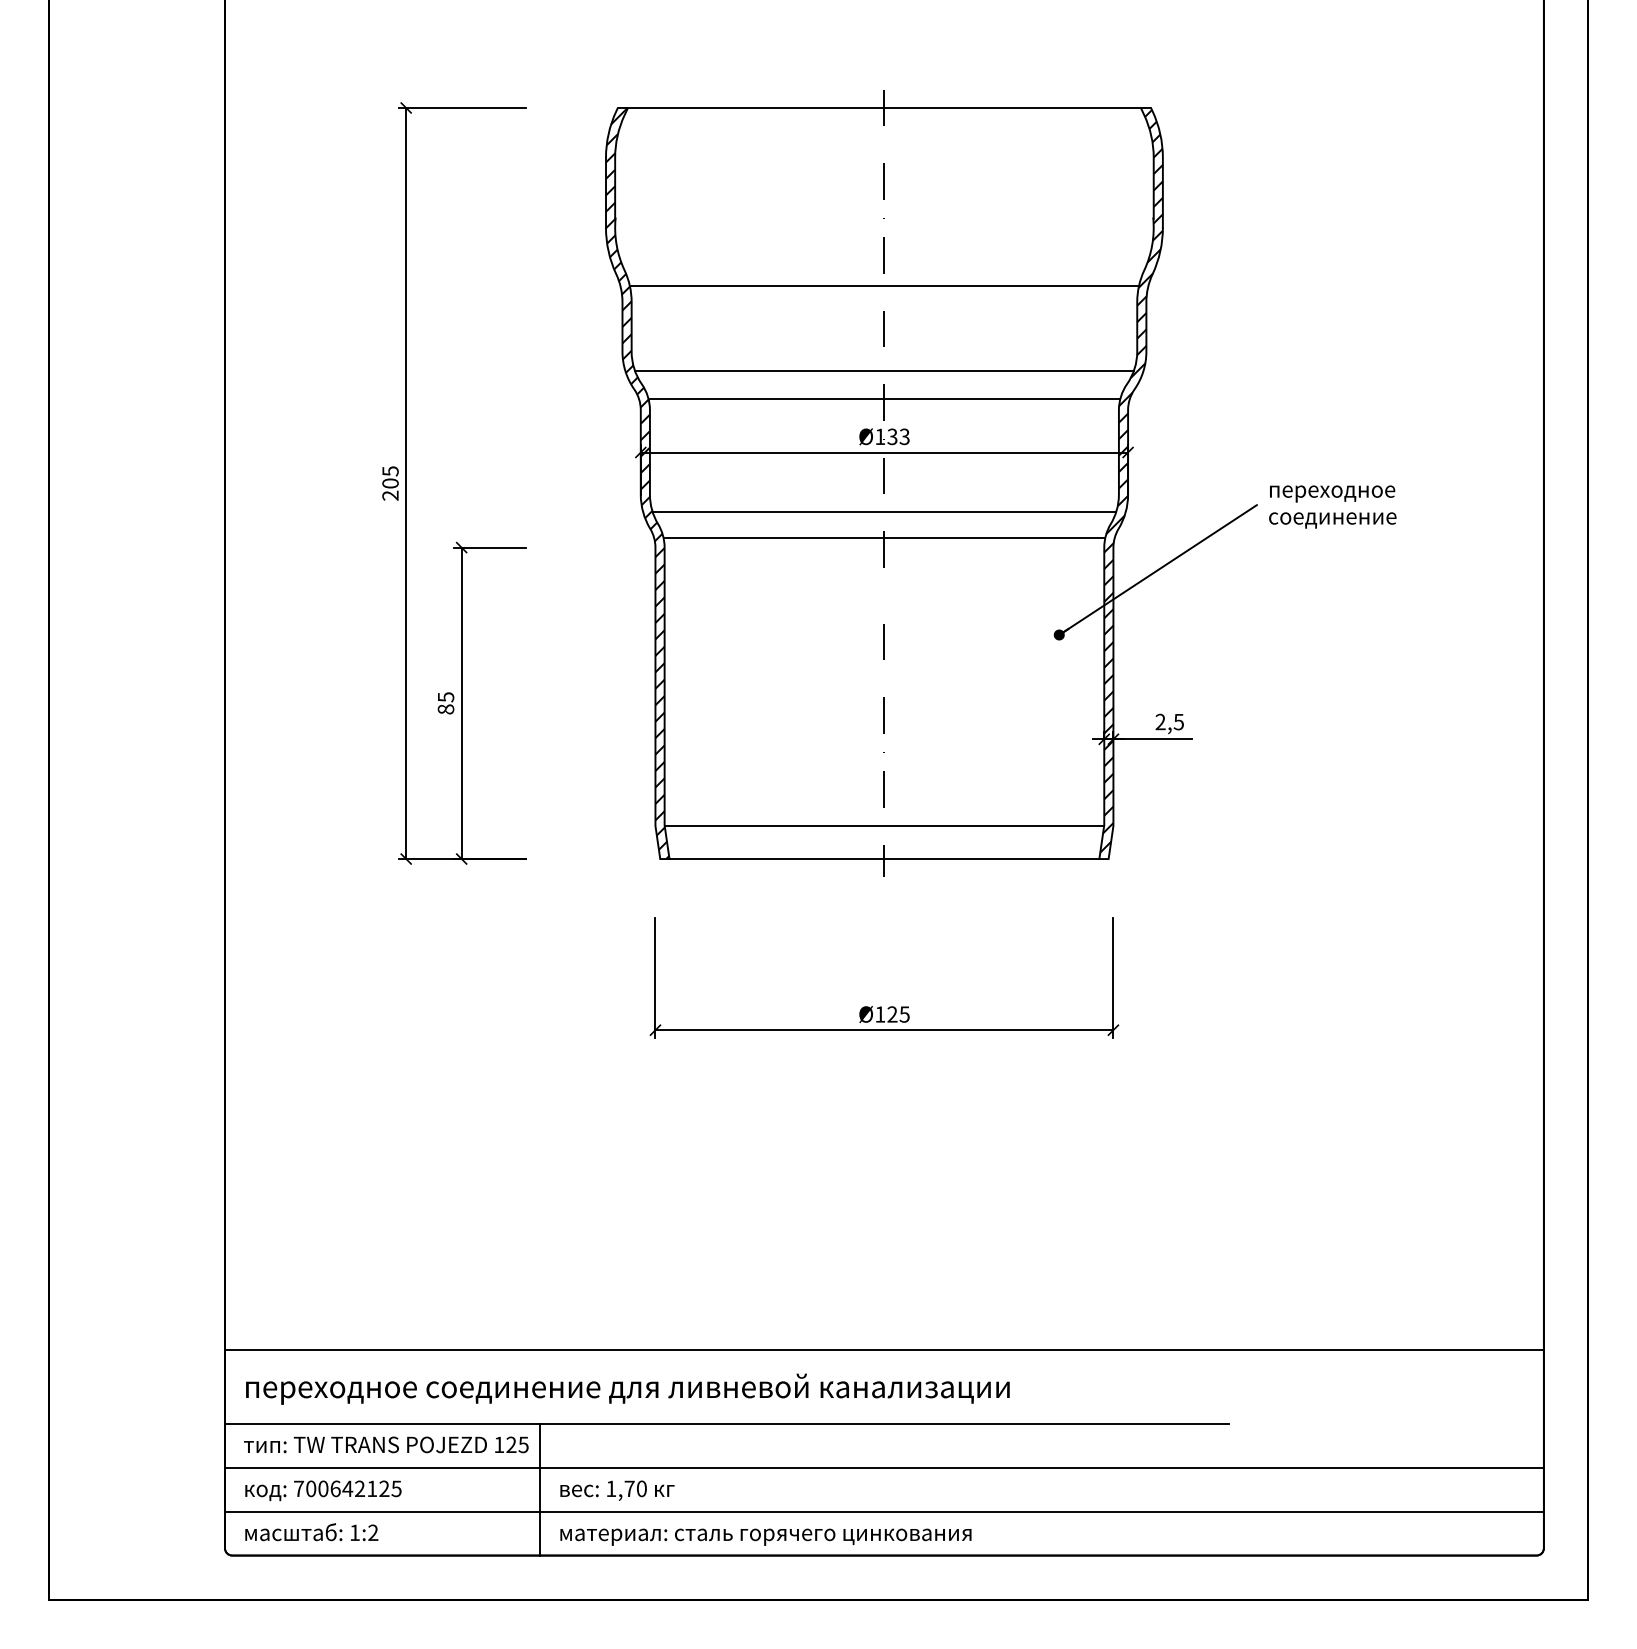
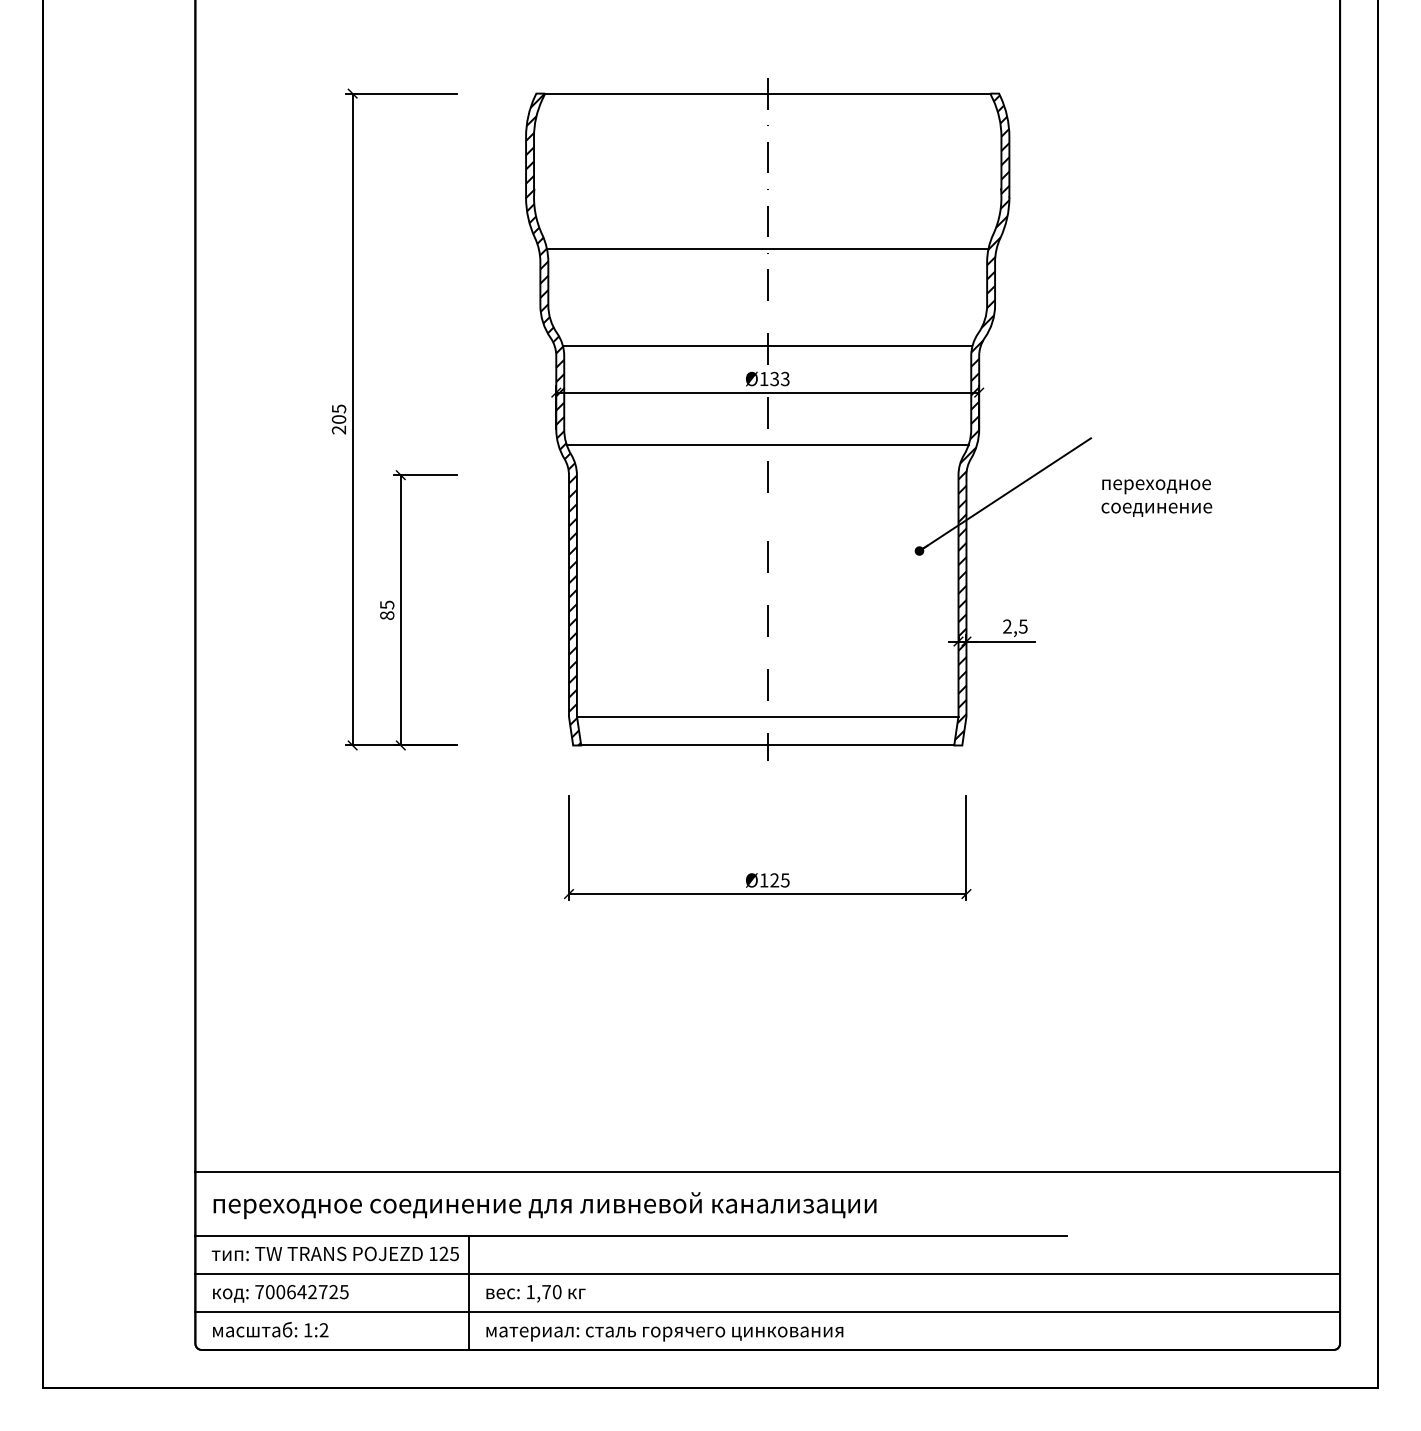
line: (884, 371) -> (767, 322), removed
text: (1332, 506) -> (1156, 497), moved
line: (884, 537) -> (767, 466), removed
text: (372, 1488) -> (323, 1291), 700642125 -> 700642725

